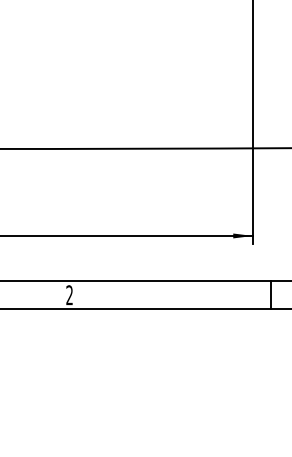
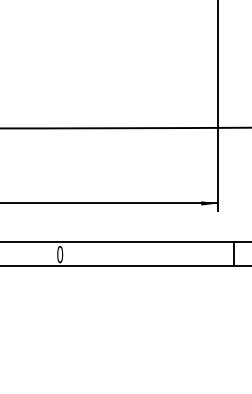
text: (70, 295) -> (60, 254), 2 -> 0

